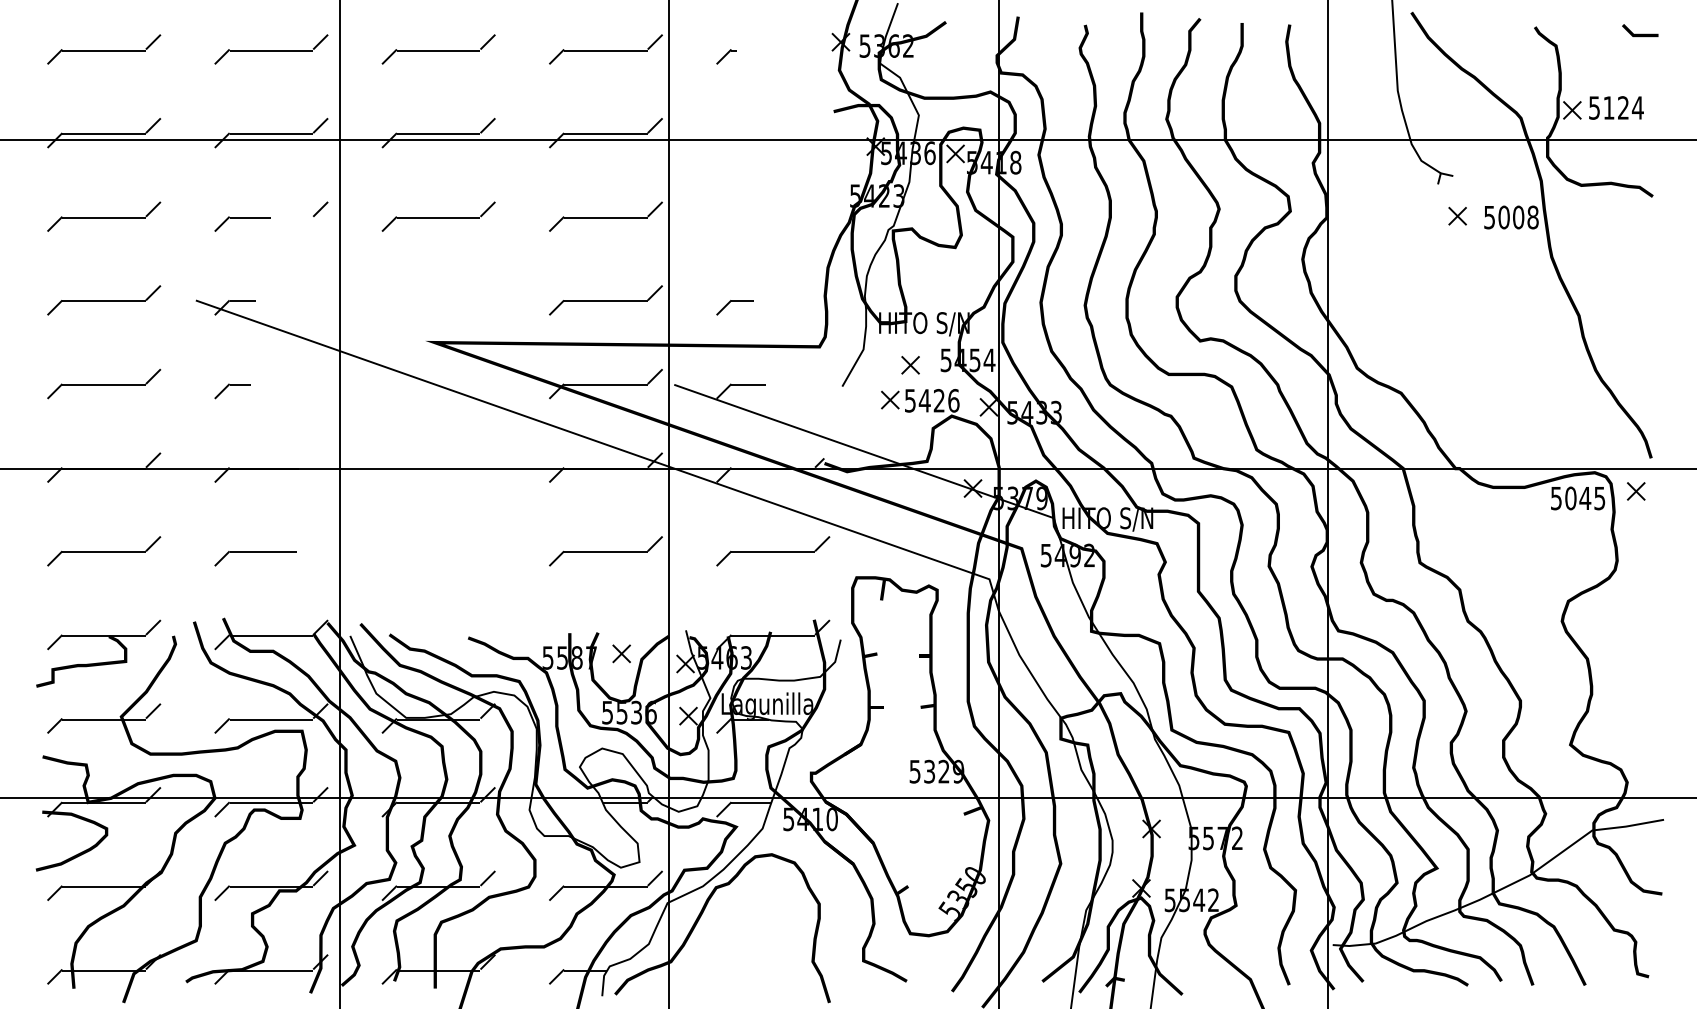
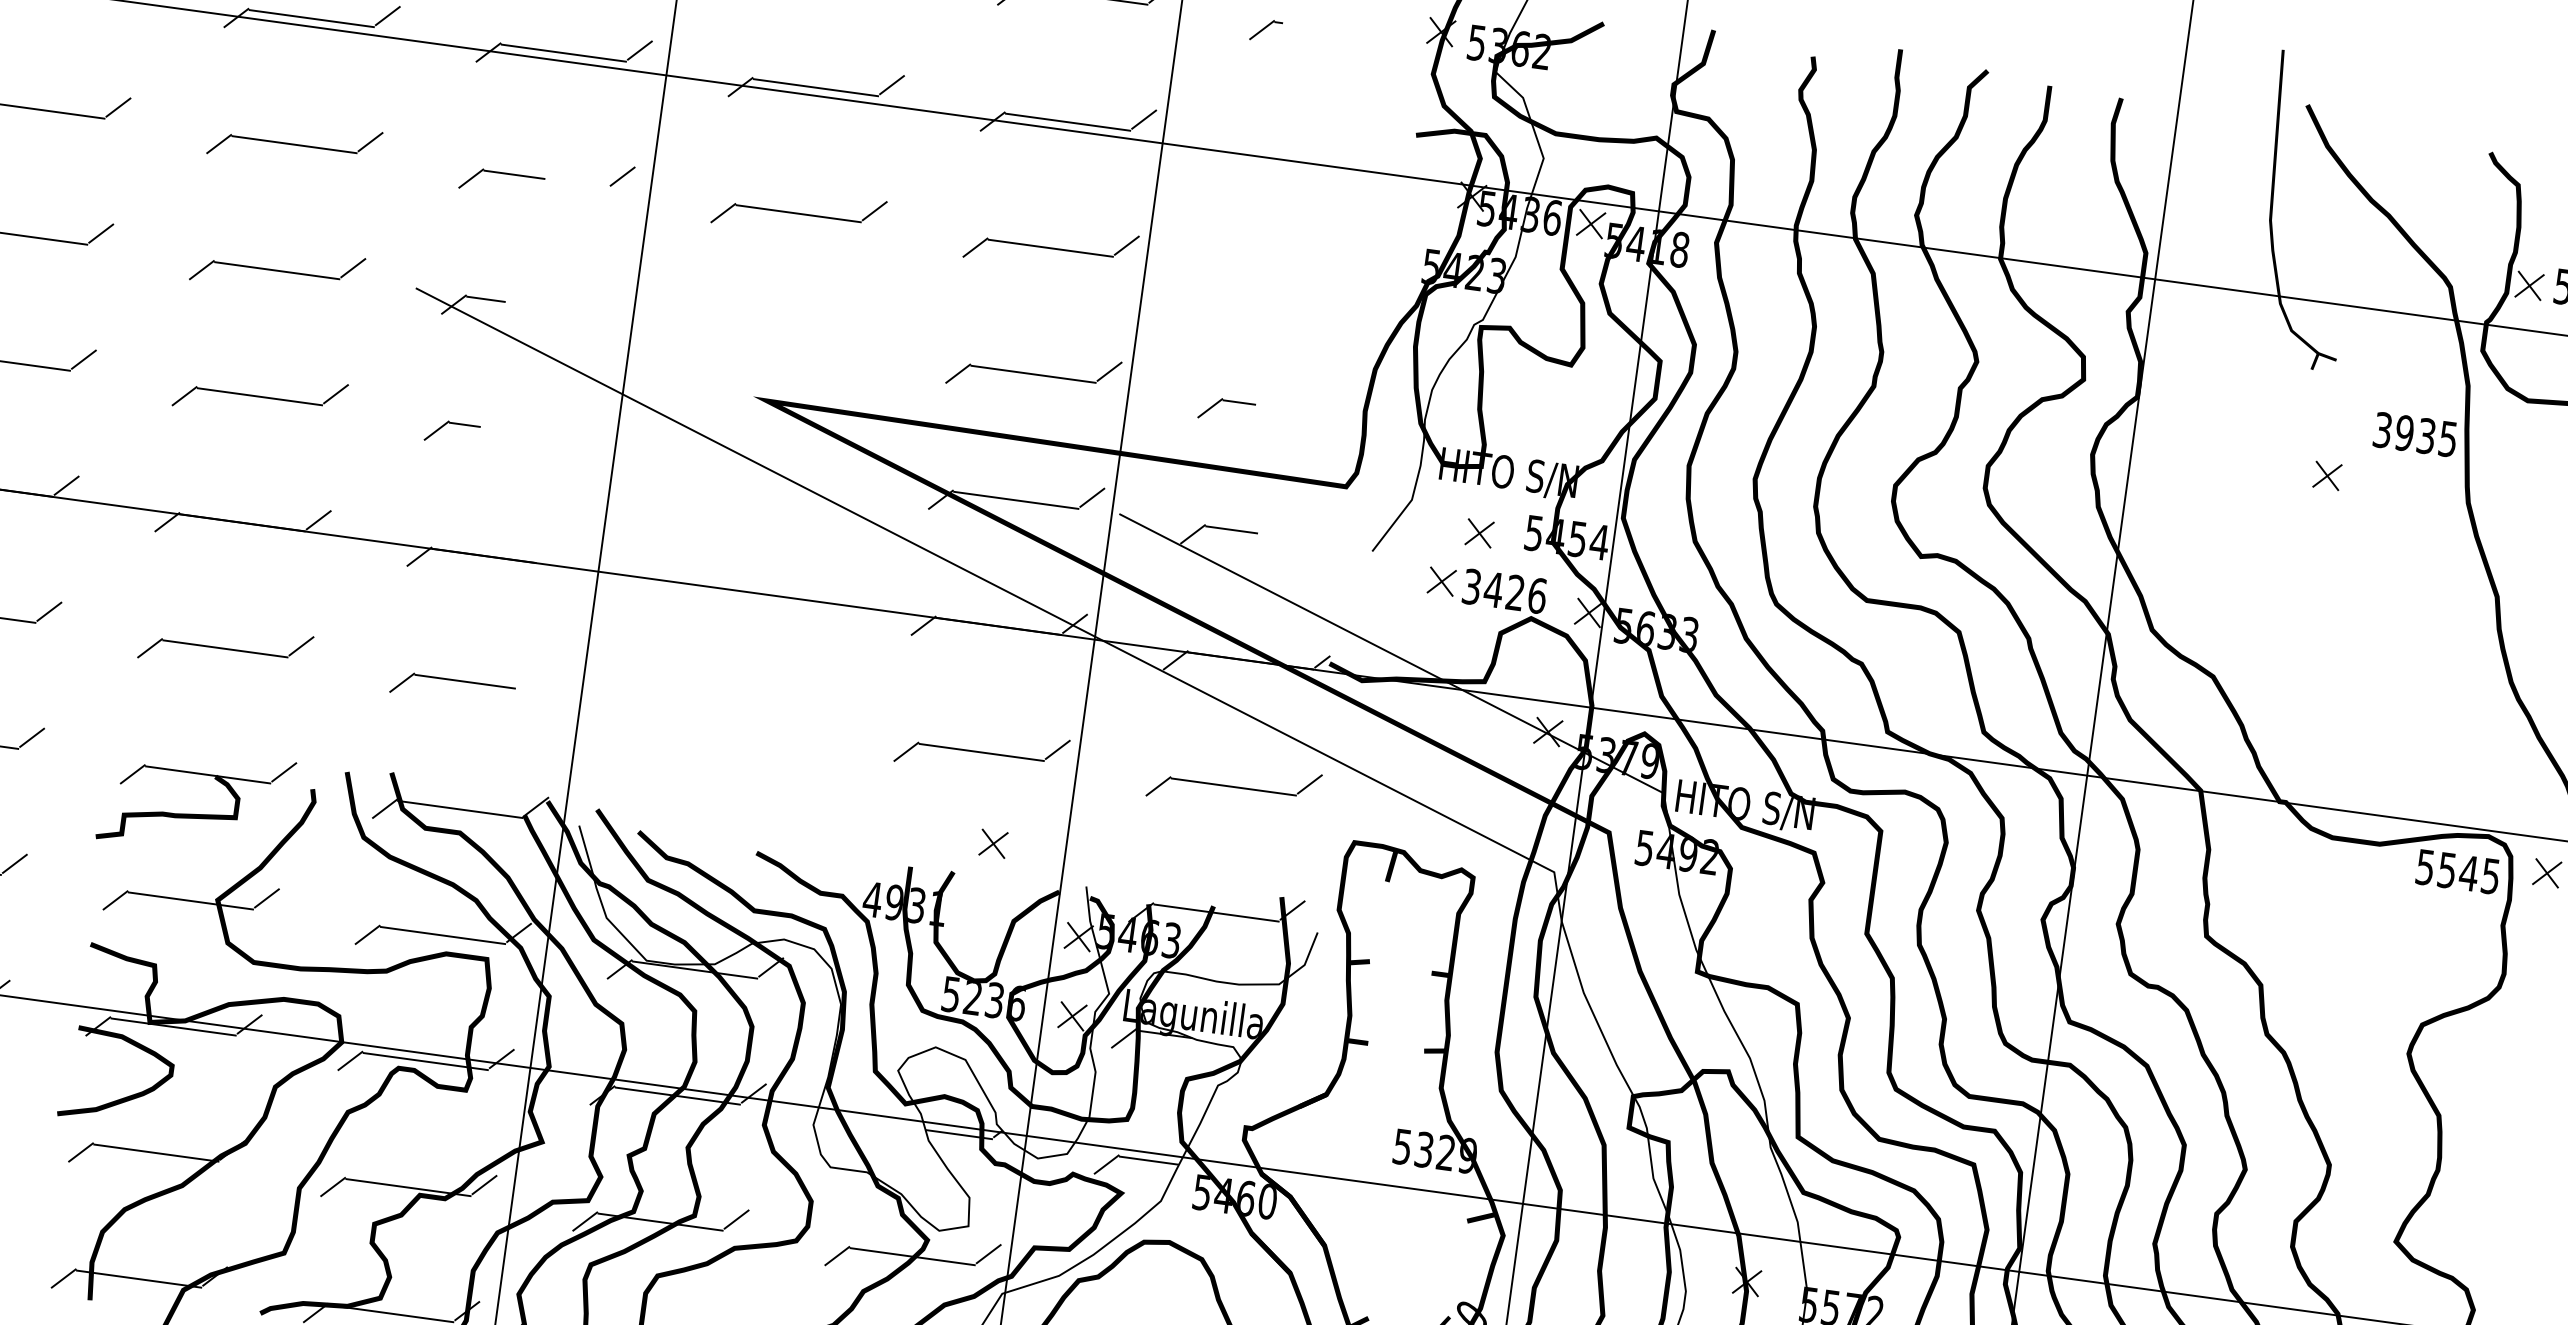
part: (1457, 215) -> (2327, 474), moved
text: (1511, 217) -> (2415, 434), 5008 -> 3935
text: (910, 400) -> (1472, 586), 5426 -> 3426
text: (1027, 411) -> (1646, 627), 5433 -> 5633
text: (1570, 498) -> (2446, 870), 5045 -> 5545
part: (621, 653) -> (993, 843), moved
text: (569, 657) -> (905, 903), 5587 -> 4931
text: (621, 713) -> (971, 998), 5536 -> 5236
text: (817, 819) -> (1245, 1198), 5410 -> 5460

